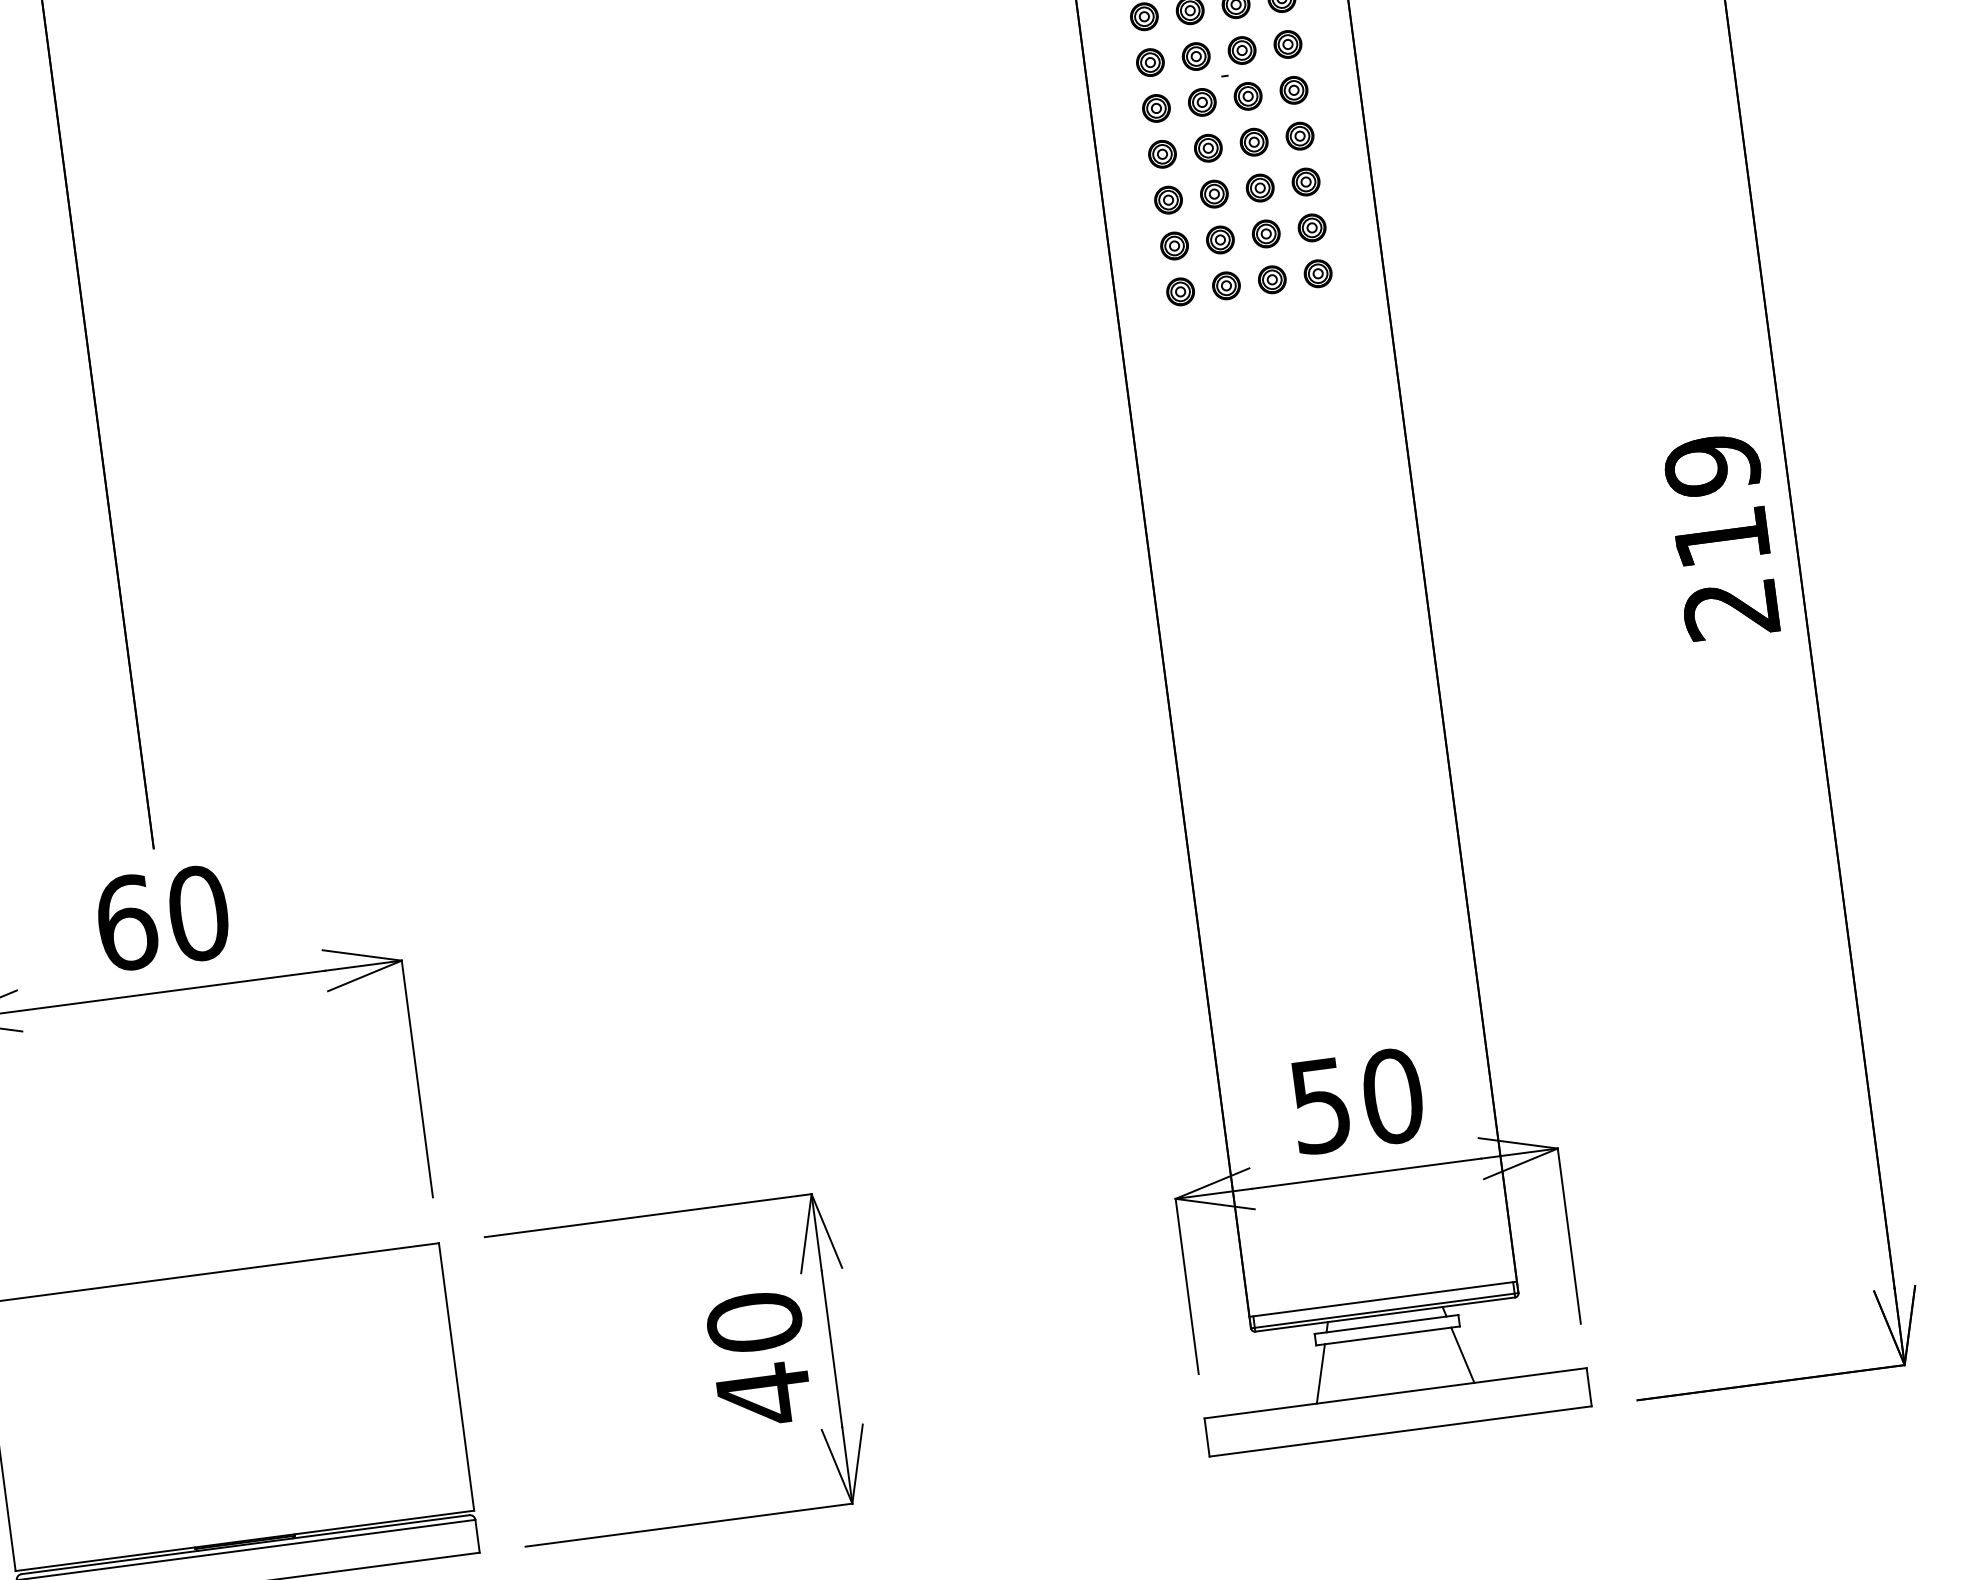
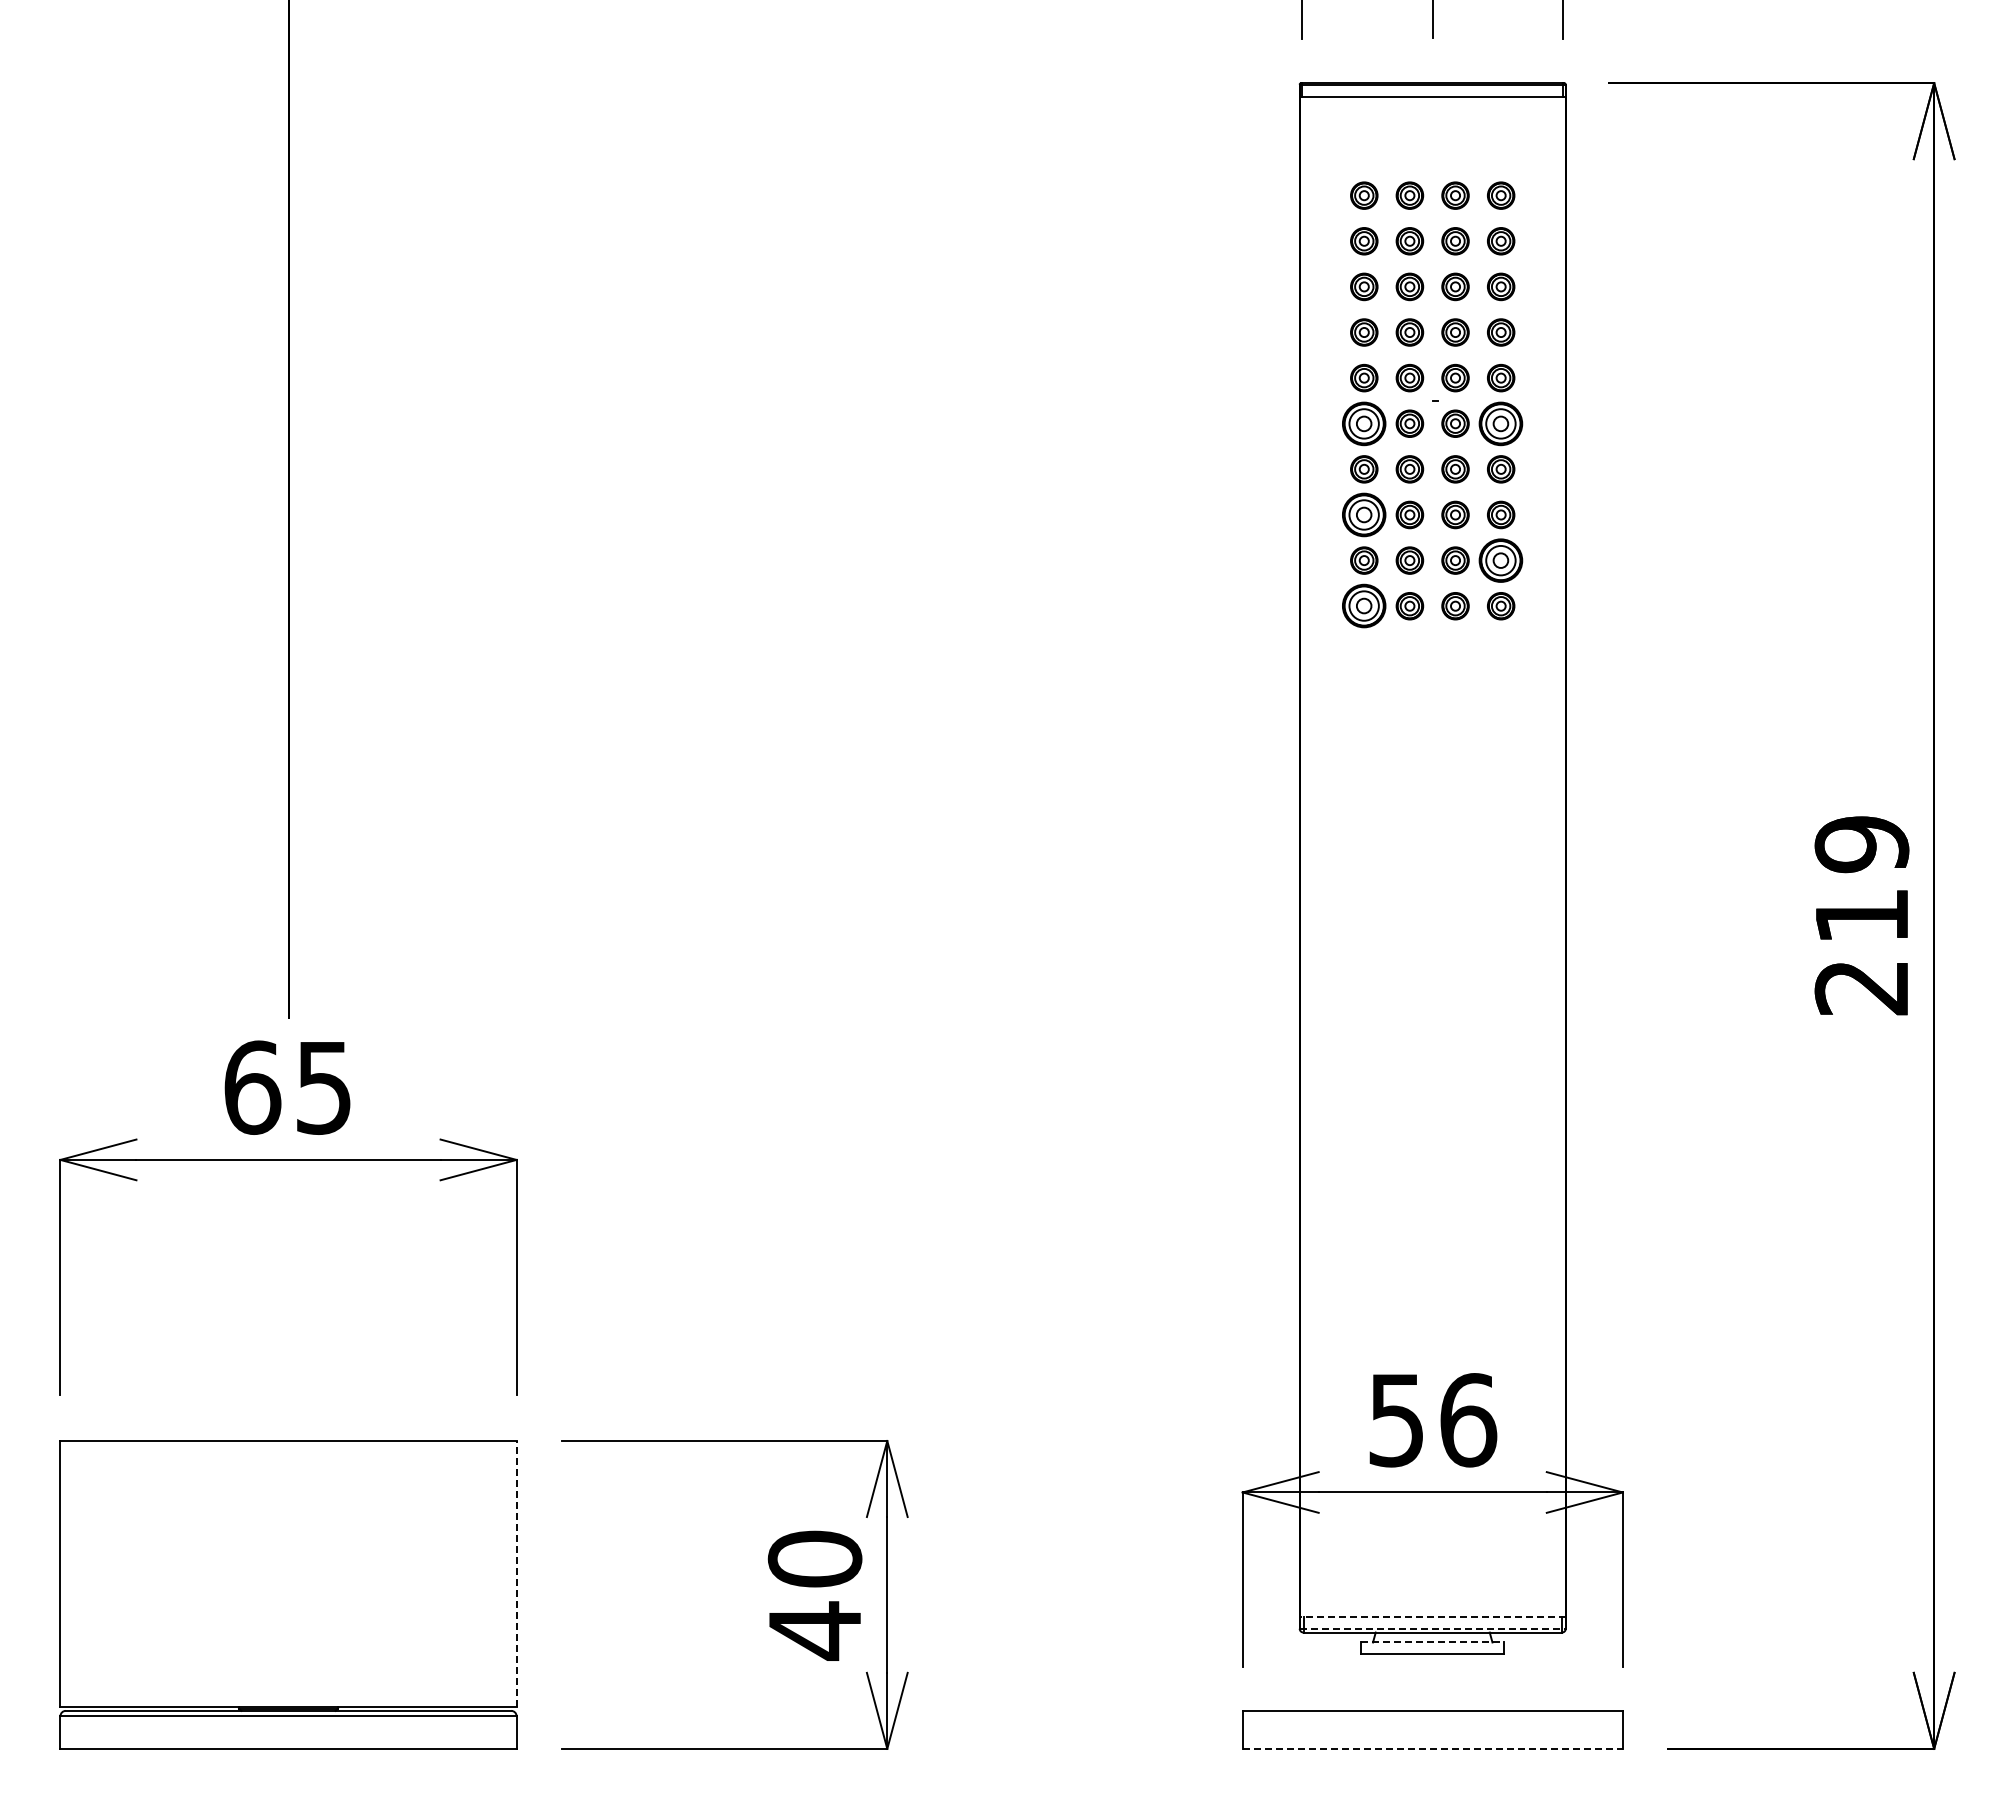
part: (1294, 90) -> (1501, 423), size x1.6
part: (1156, 108) -> (1364, 423), size x1.6
part: (1168, 199) -> (1364, 514), size x1.6
part: (1312, 227) -> (1501, 560), size x1.6
part: (1180, 292) -> (1364, 606), size x1.6
text: (199, 913) -> (324, 1087), 60 -> 65
text: (1393, 1096) -> (1468, 1420), 50 -> 56
line: (1383, 1299) -> (1432, 1617), solid -> dashed
line: (1385, 1310) -> (1433, 1628), solid -> dashed
line: (1387, 1324) -> (1433, 1642), solid -> dashed
line: (1462, 1354) -> (1503, 1681), removed
line: (1320, 1373) -> (1361, 1681), removed
line: (456, 1376) -> (516, 1573), solid -> dashed
line: (1401, 1430) -> (1433, 1748), solid -> dashed

